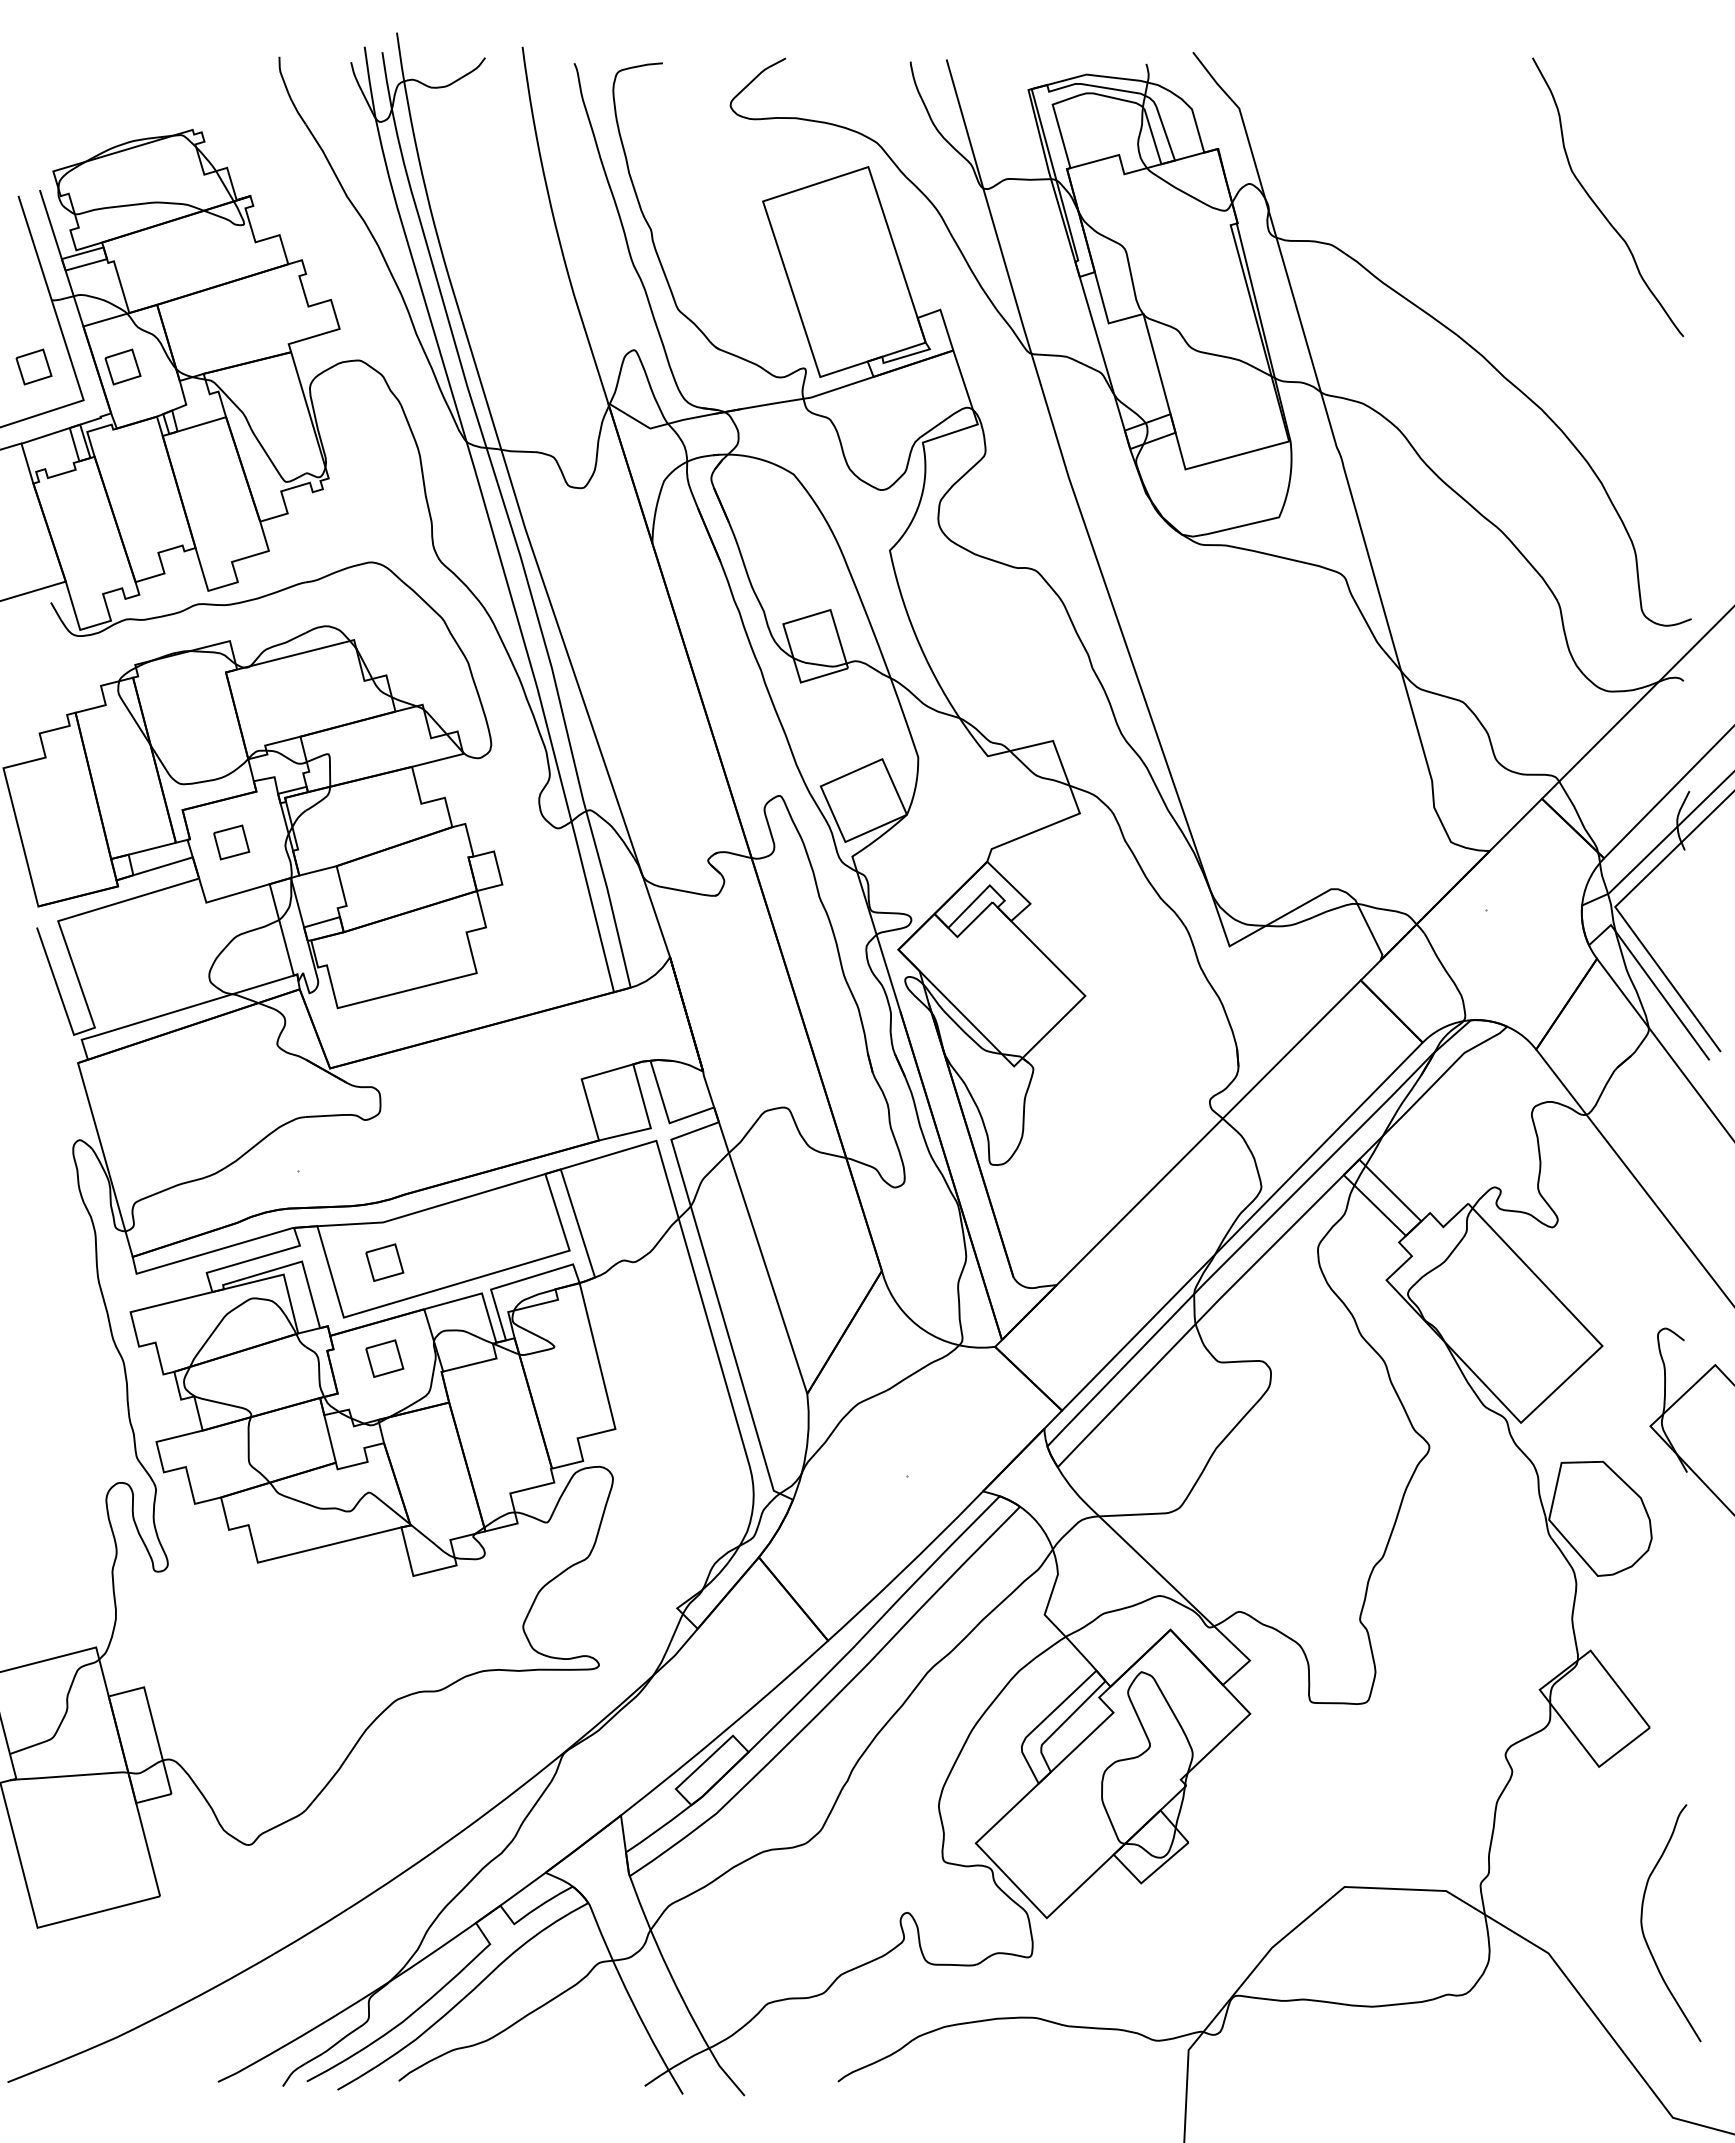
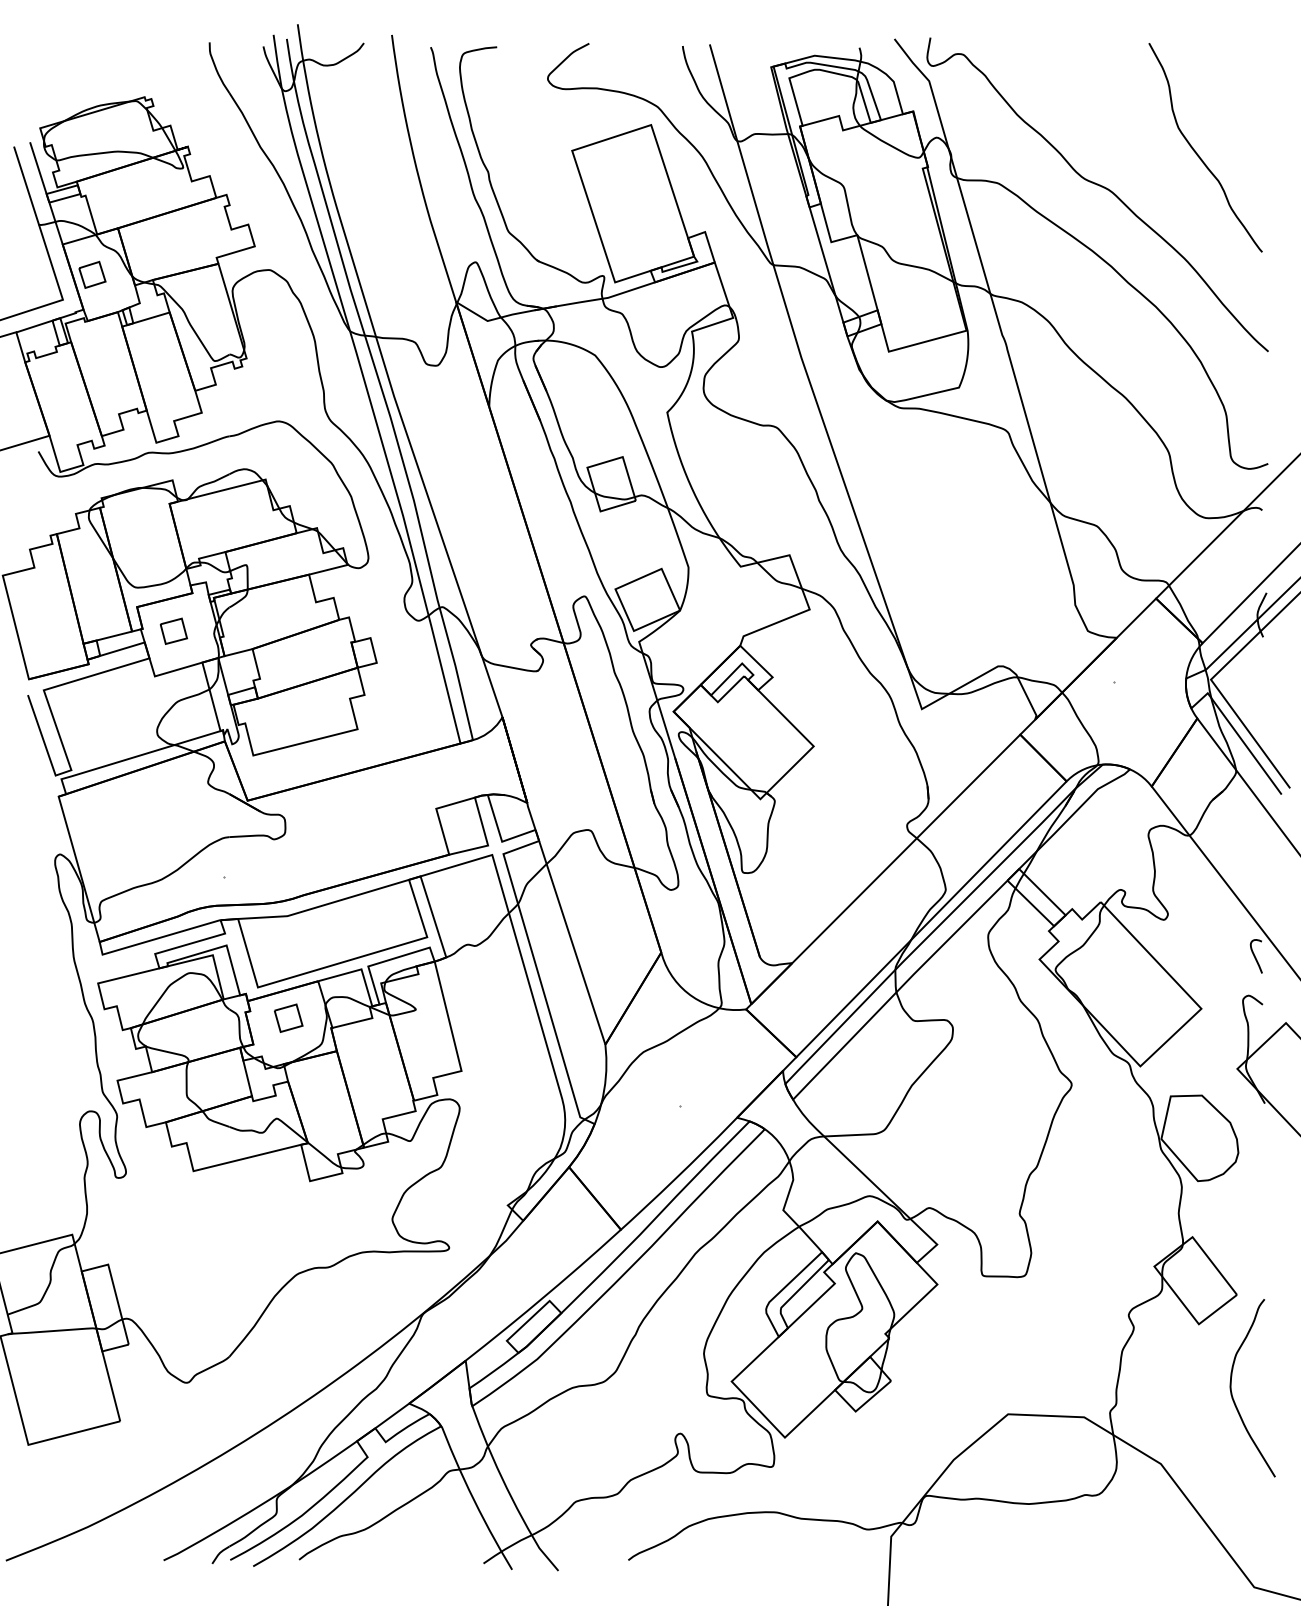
curve: (1468, 249) -> (1101, 186), added
part: (33, 366) -> (25, 274), removed
part: (384, 1262) -> (288, 946), removed
curve: (1674, 1275) -> (1255, 955), added
curve: (1643, 1929) -> (1232, 1392), moved

